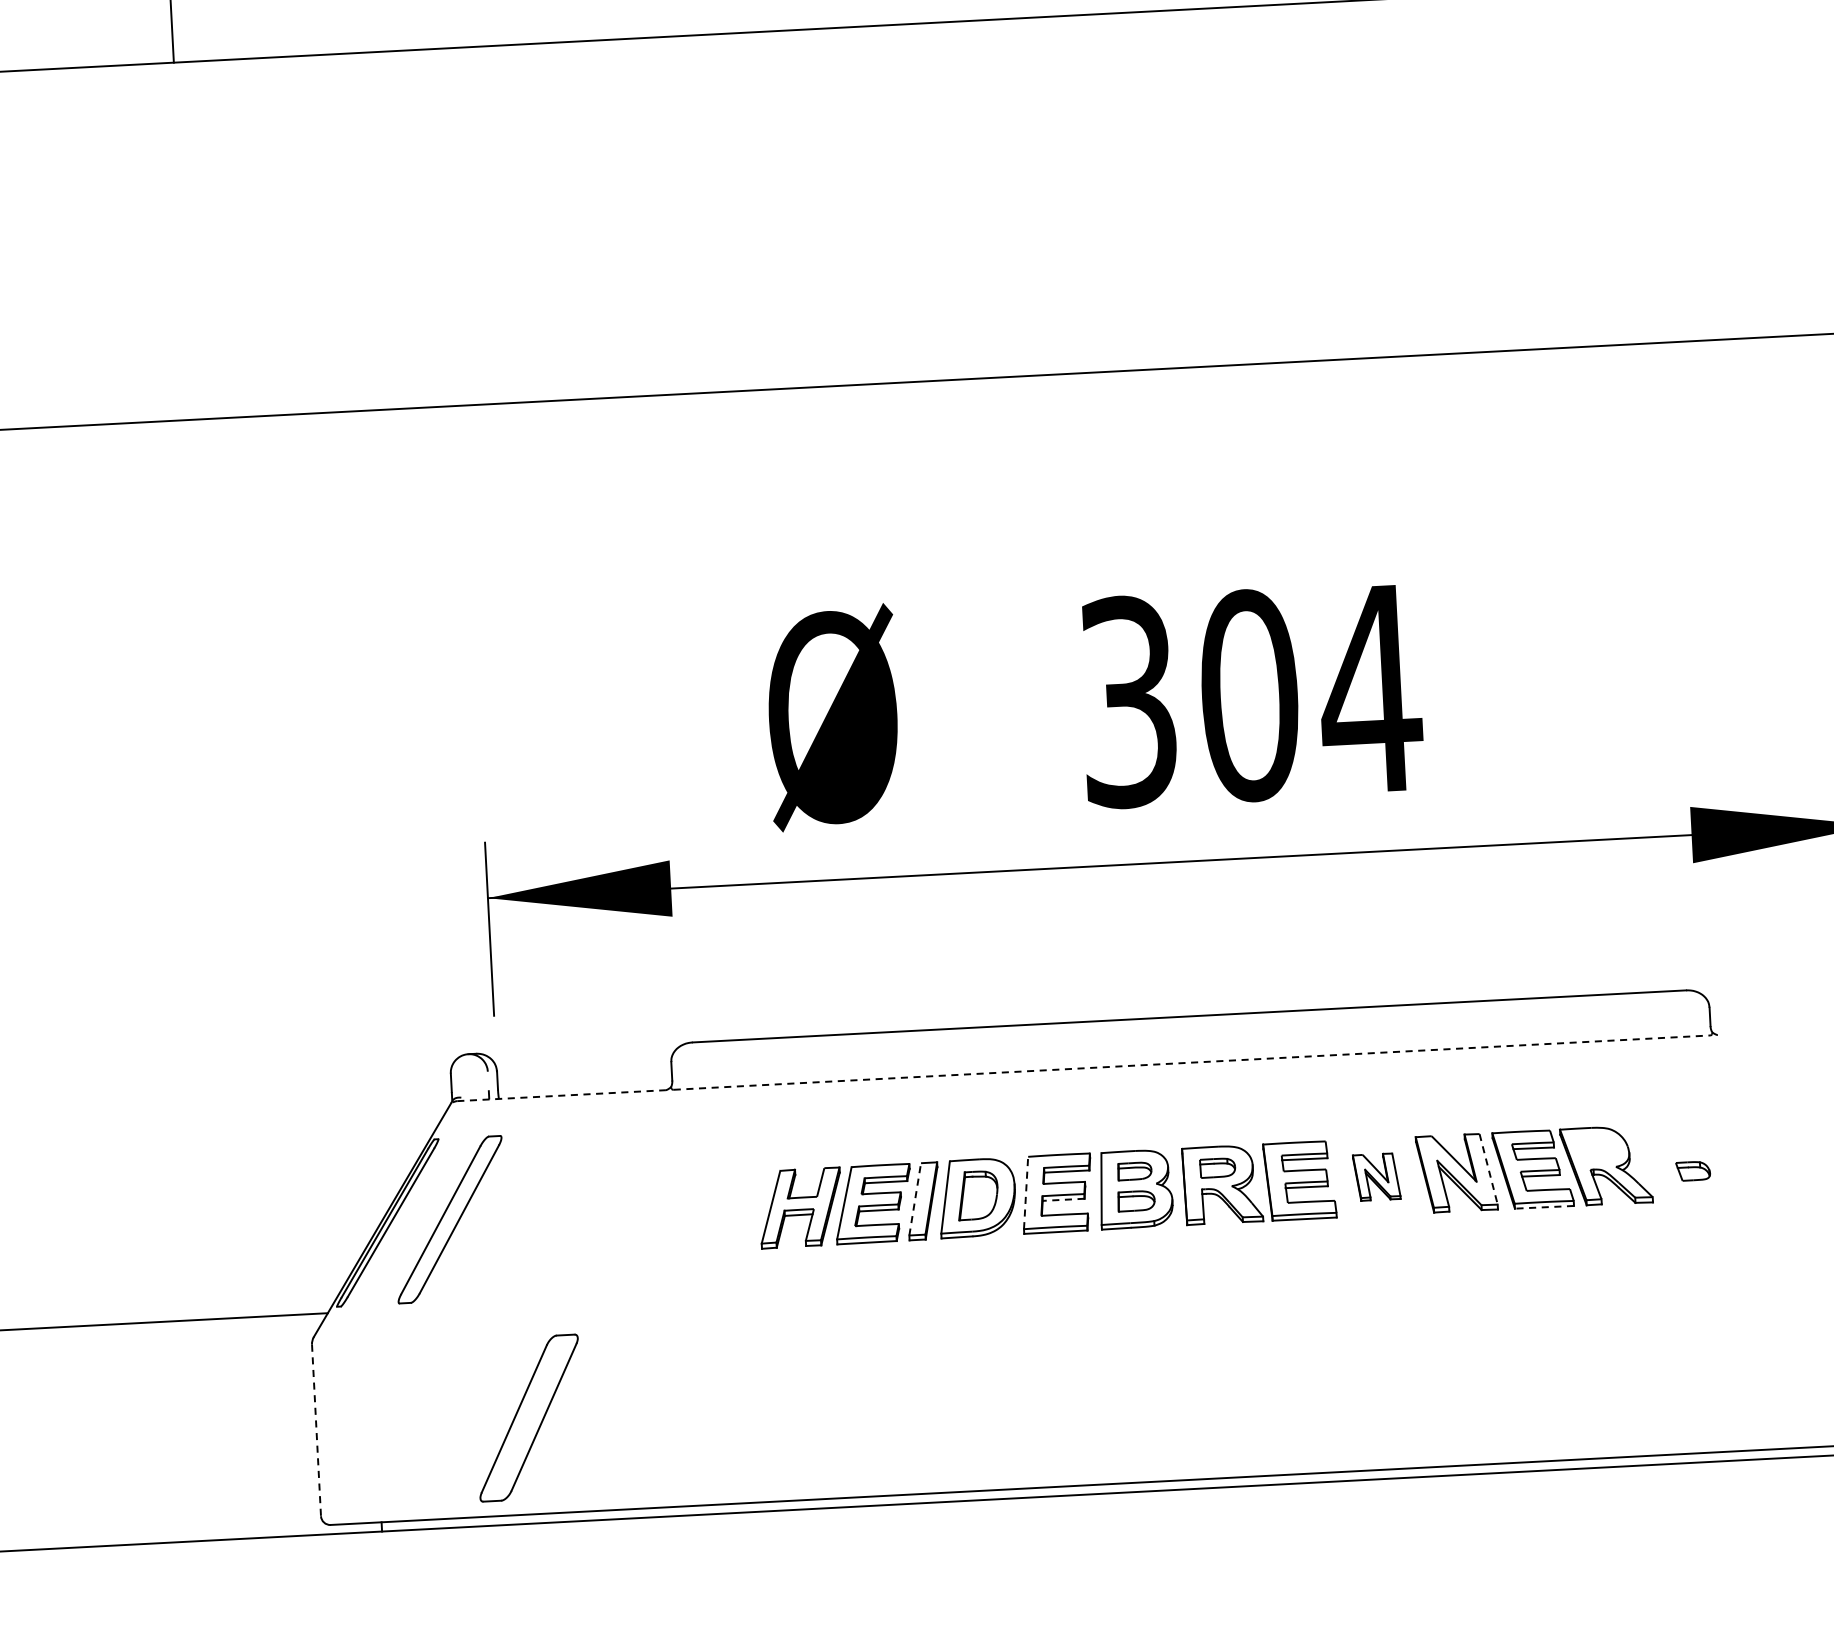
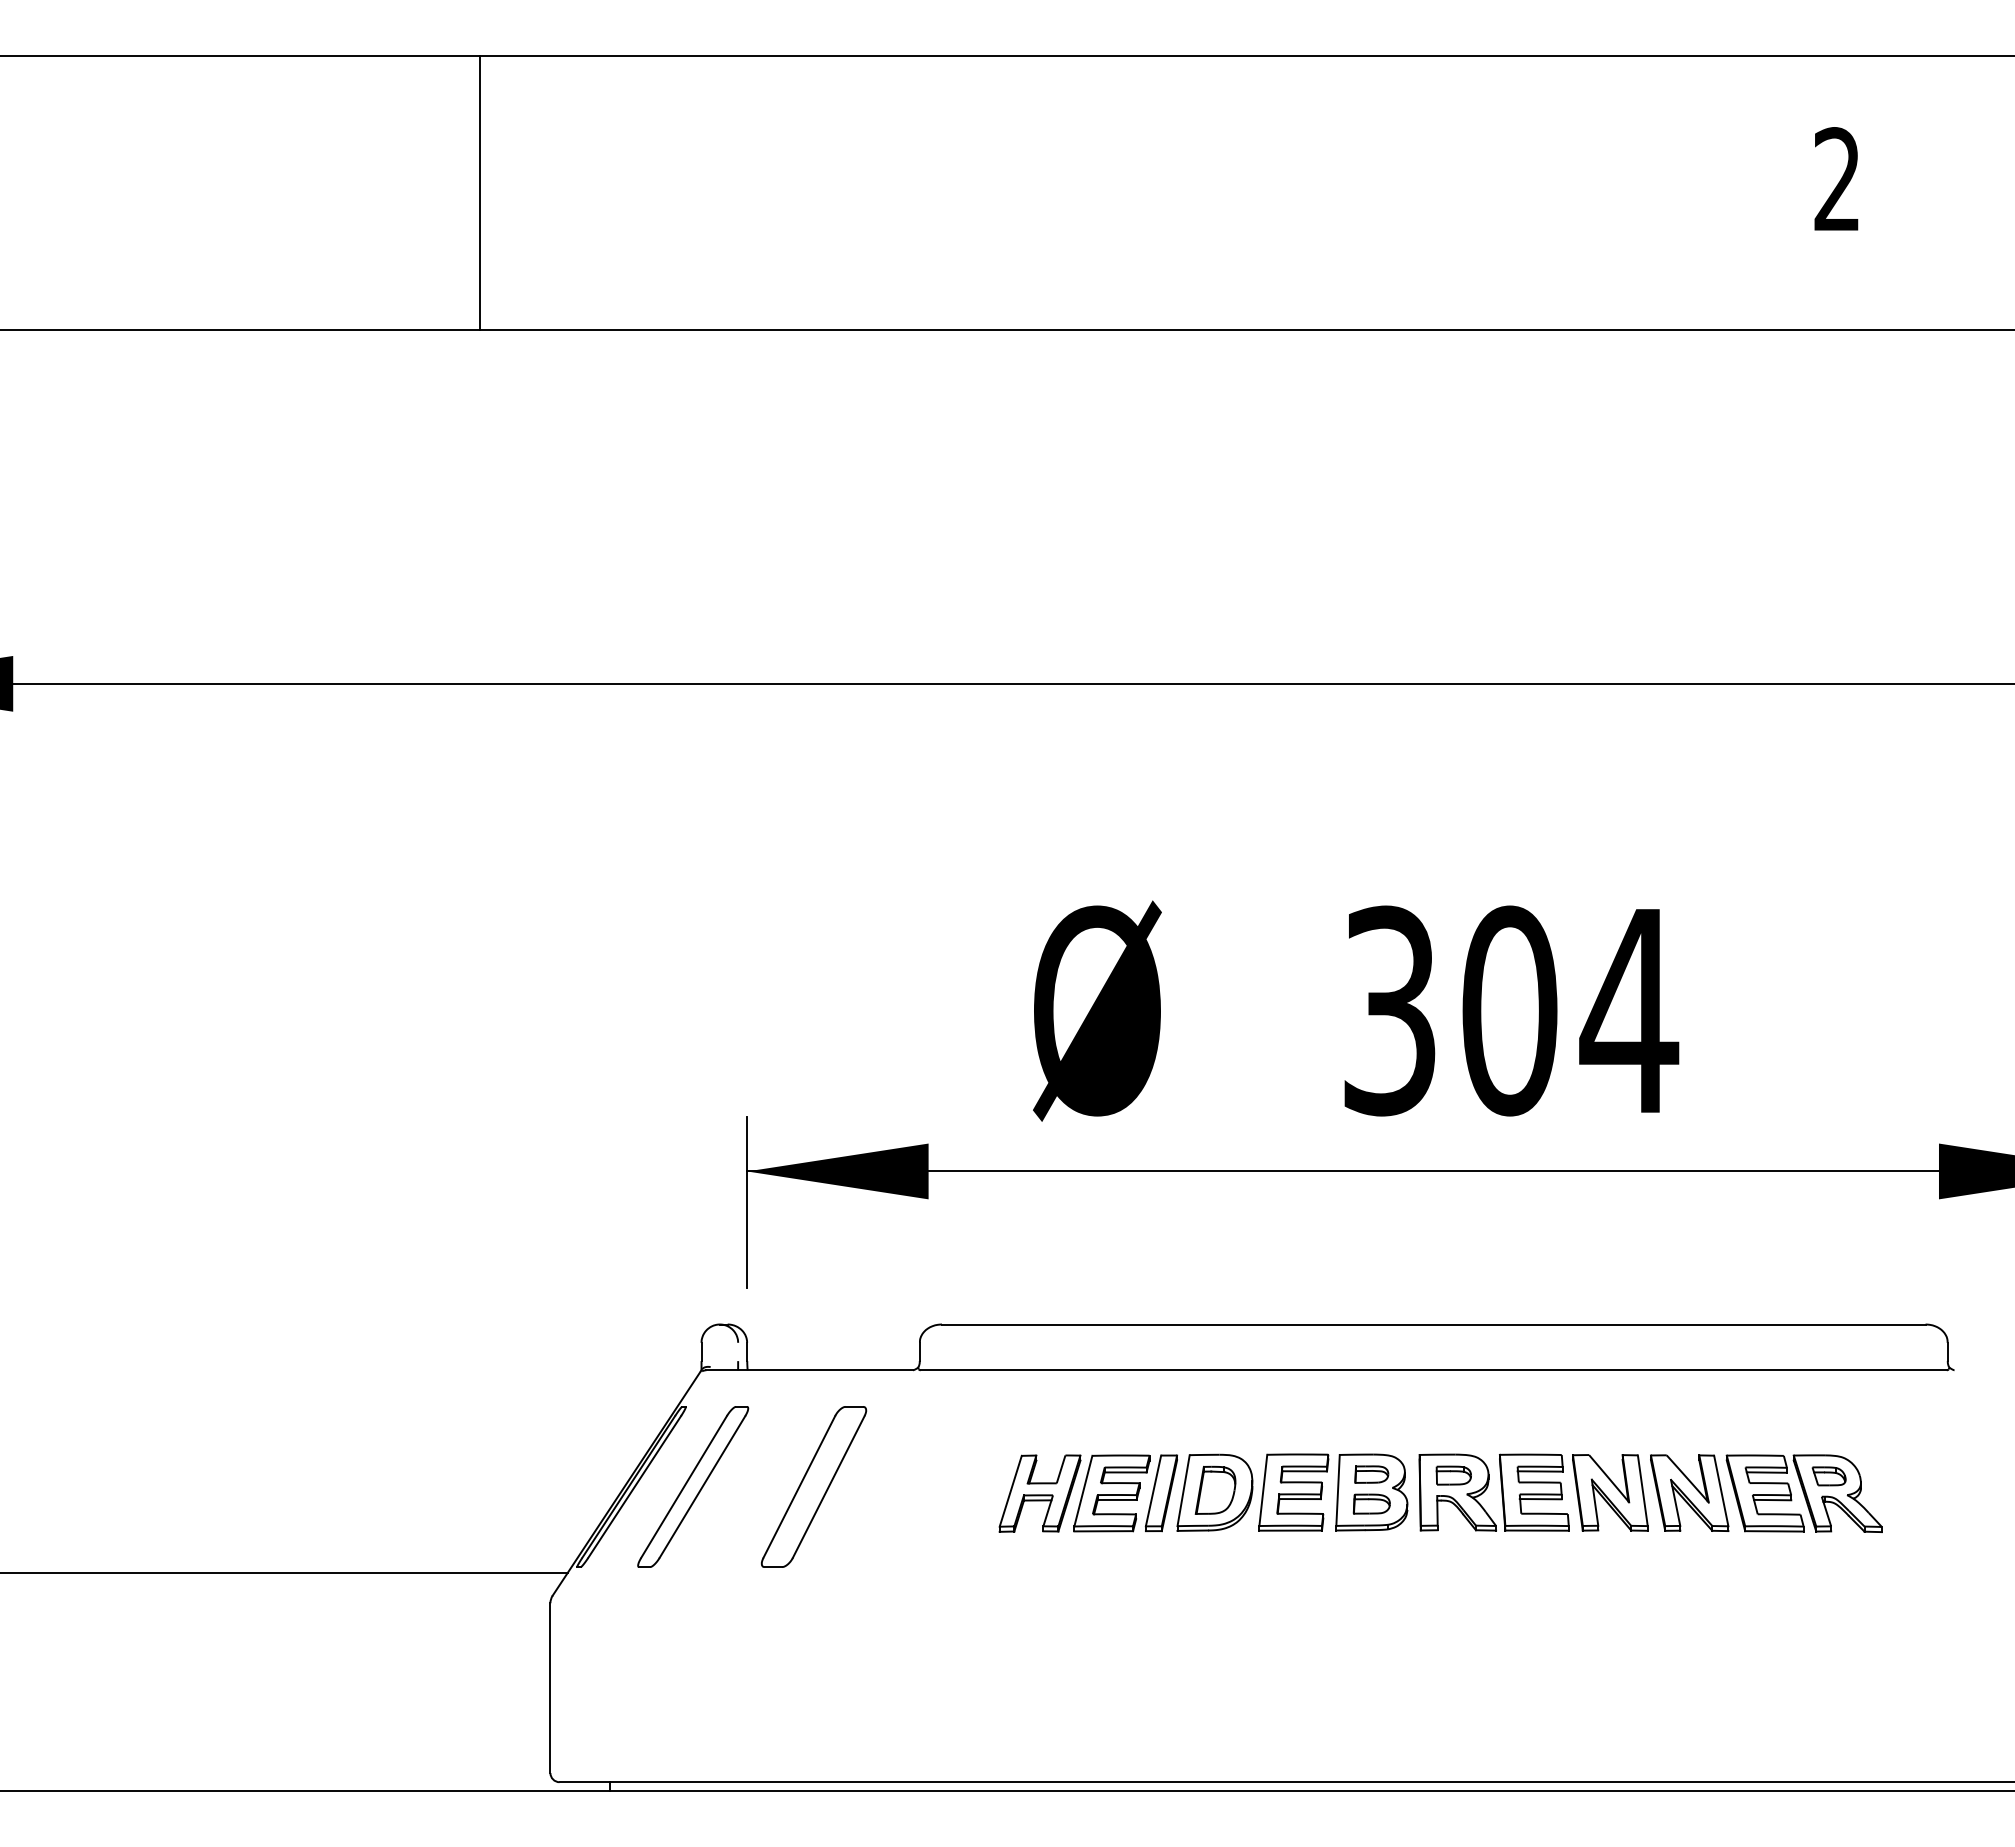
line: (1192, 1062) -> (1434, 1370), dashed -> solid
line: (562, 1095) -> (810, 1370), dashed -> solid
line: (1488, 1169) -> (1721, 1491), dashed -> solid
part: (1692, 1171) -> (1828, 1476), moved
part: (1376, 1176) -> (1610, 1492), size x1.67
line: (1026, 1193) -> (1263, 1490), dashed -> solid
line: (915, 1198) -> (1153, 1490), dashed -> solid
line: (1064, 1200) -> (1300, 1499), dashed -> solid
line: (1543, 1207) -> (1773, 1531), dashed -> solid
part: (528, 1417) -> (813, 1486), moved
line: (316, 1430) -> (550, 1688), dashed -> solid

